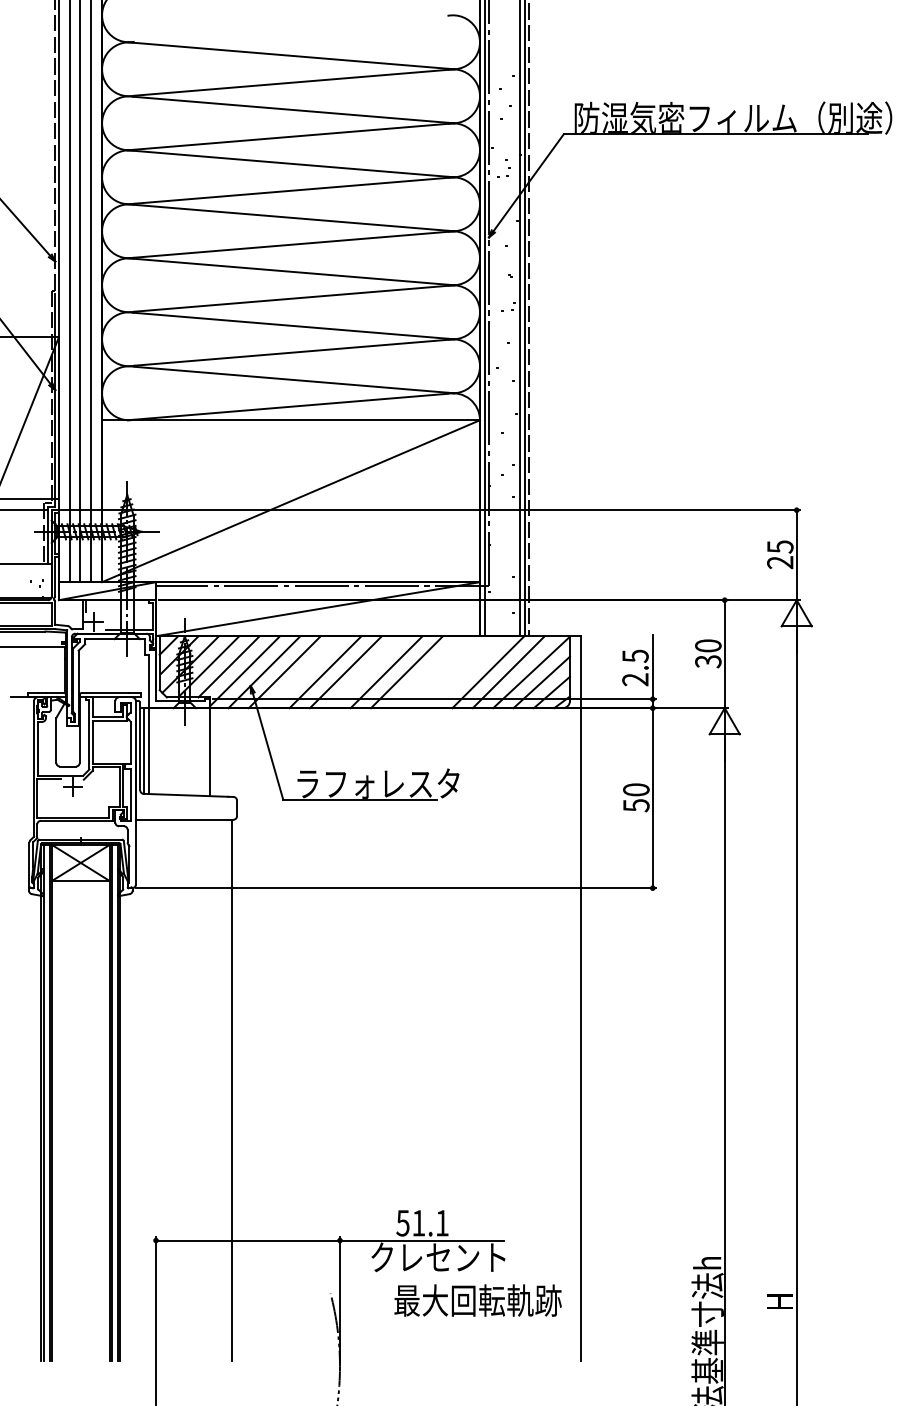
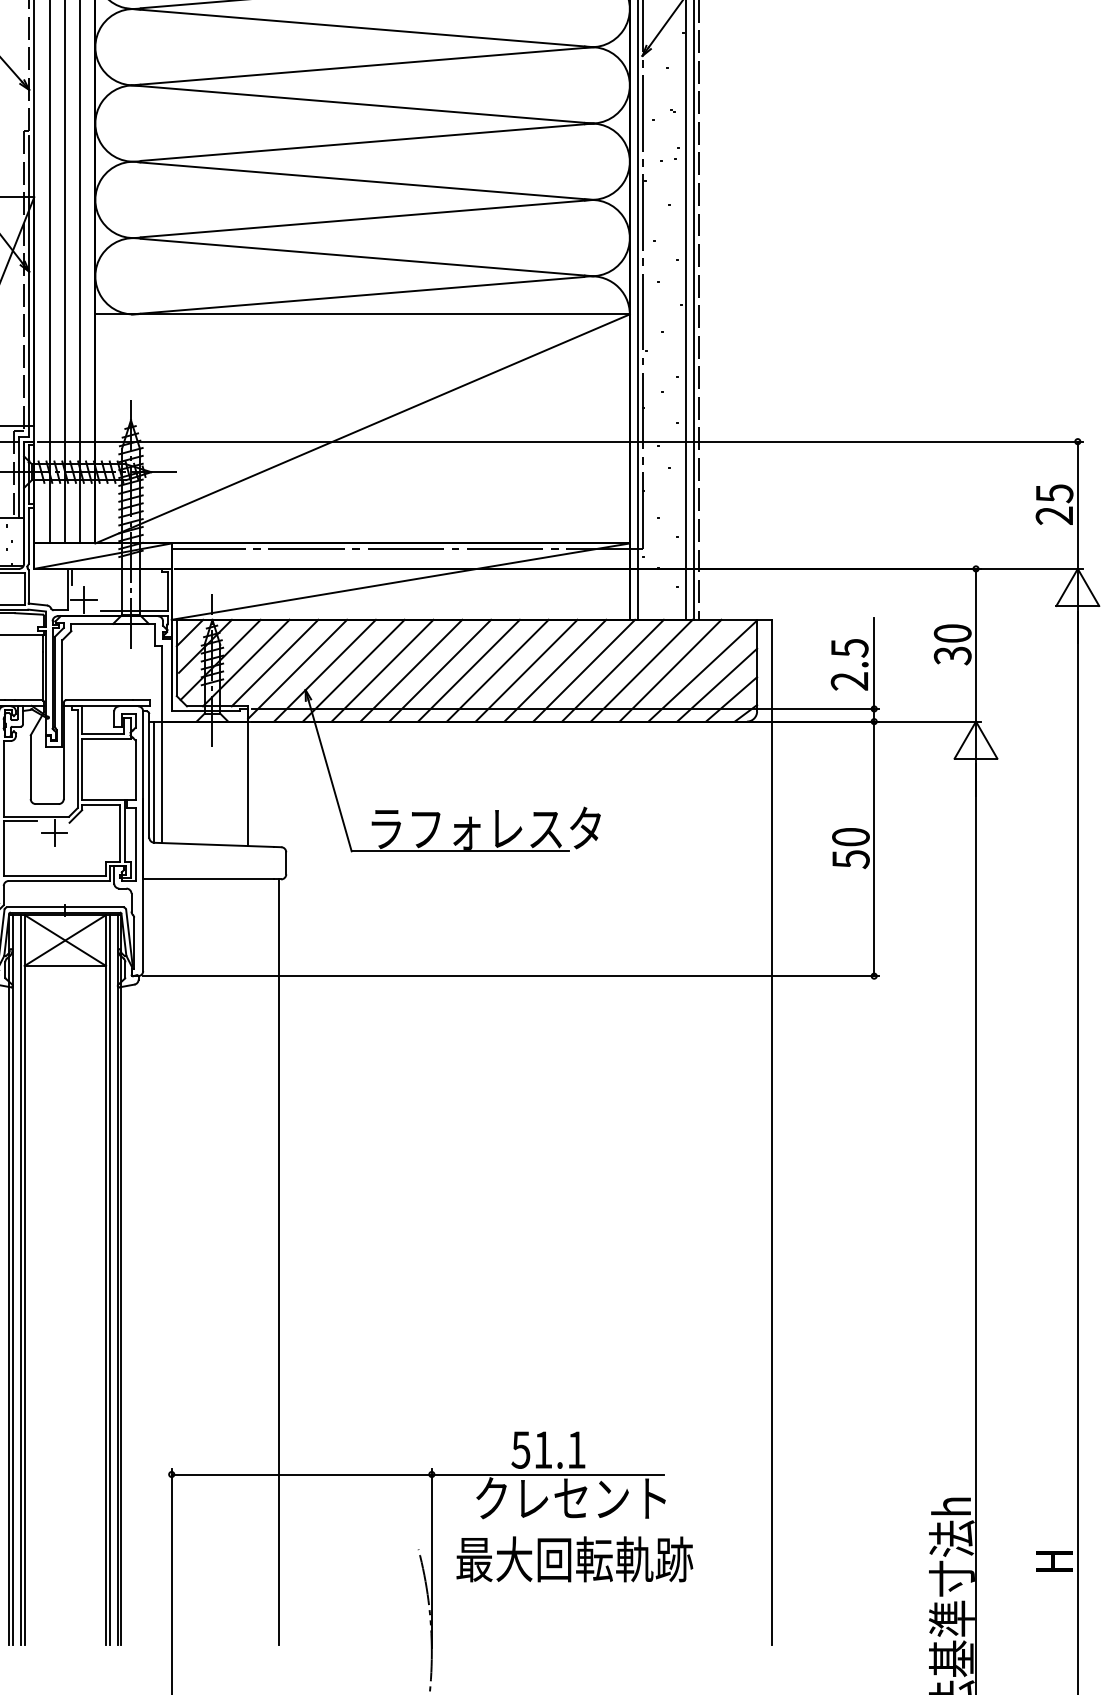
line: (305, 672) -> (383, 671), added
line: (366, 672) -> (469, 671), added
line: (427, 672) -> (555, 671), added
line: (447, 672) -> (583, 671), added
line: (468, 672) -> (613, 671), added
text: (477, 1300) -> (573, 1559), moved

